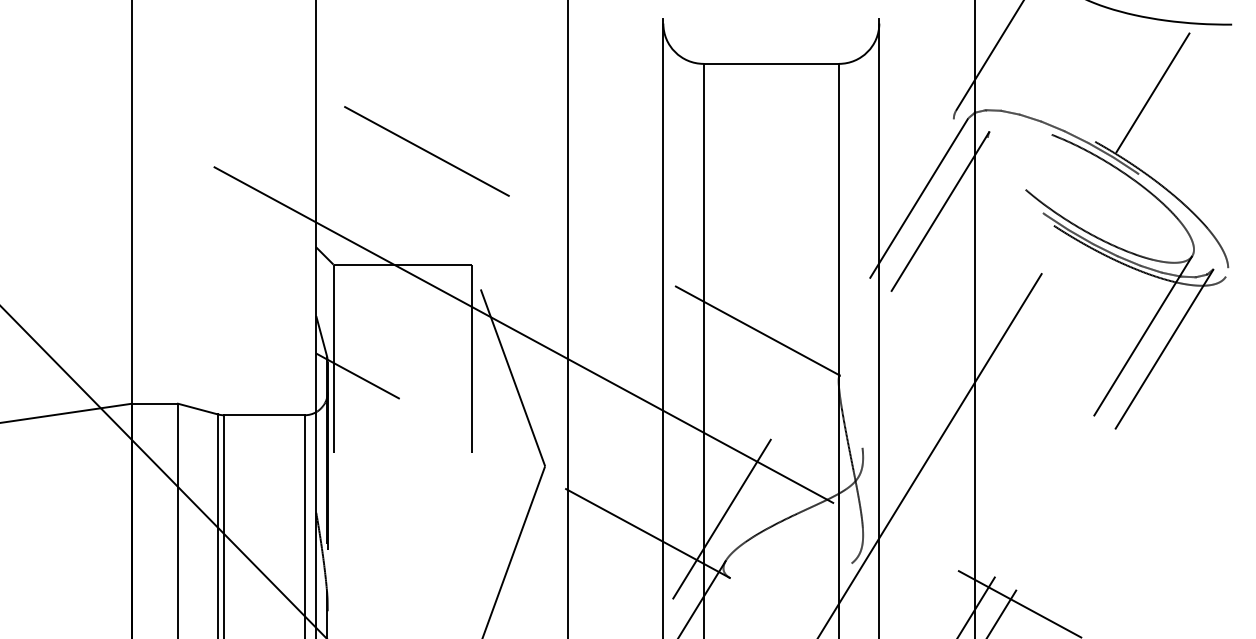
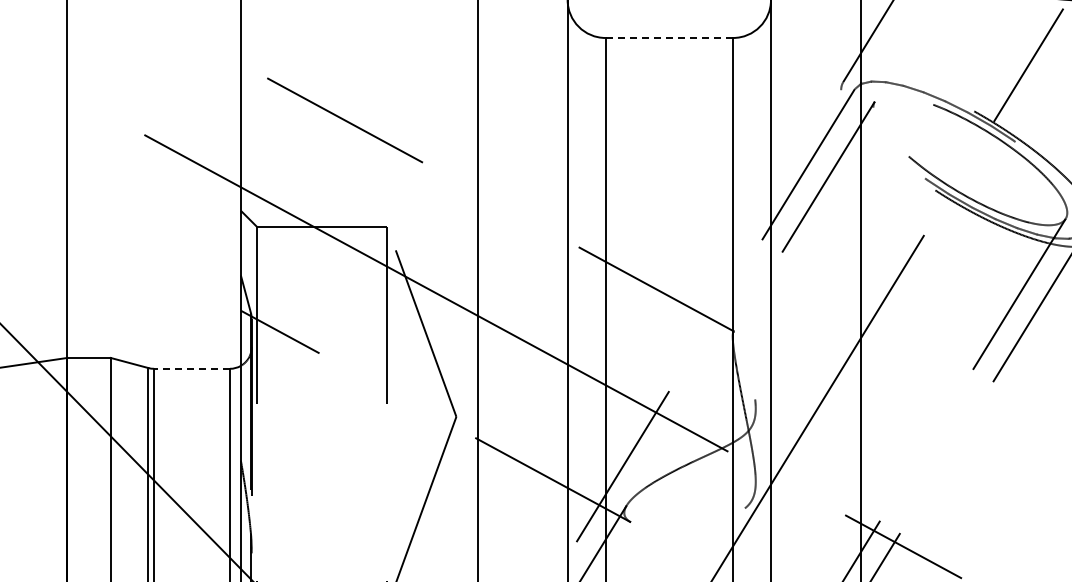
line: (771, 63) -> (669, 37), solid -> dashed
line: (263, 415) -> (191, 369), solid -> dashed

